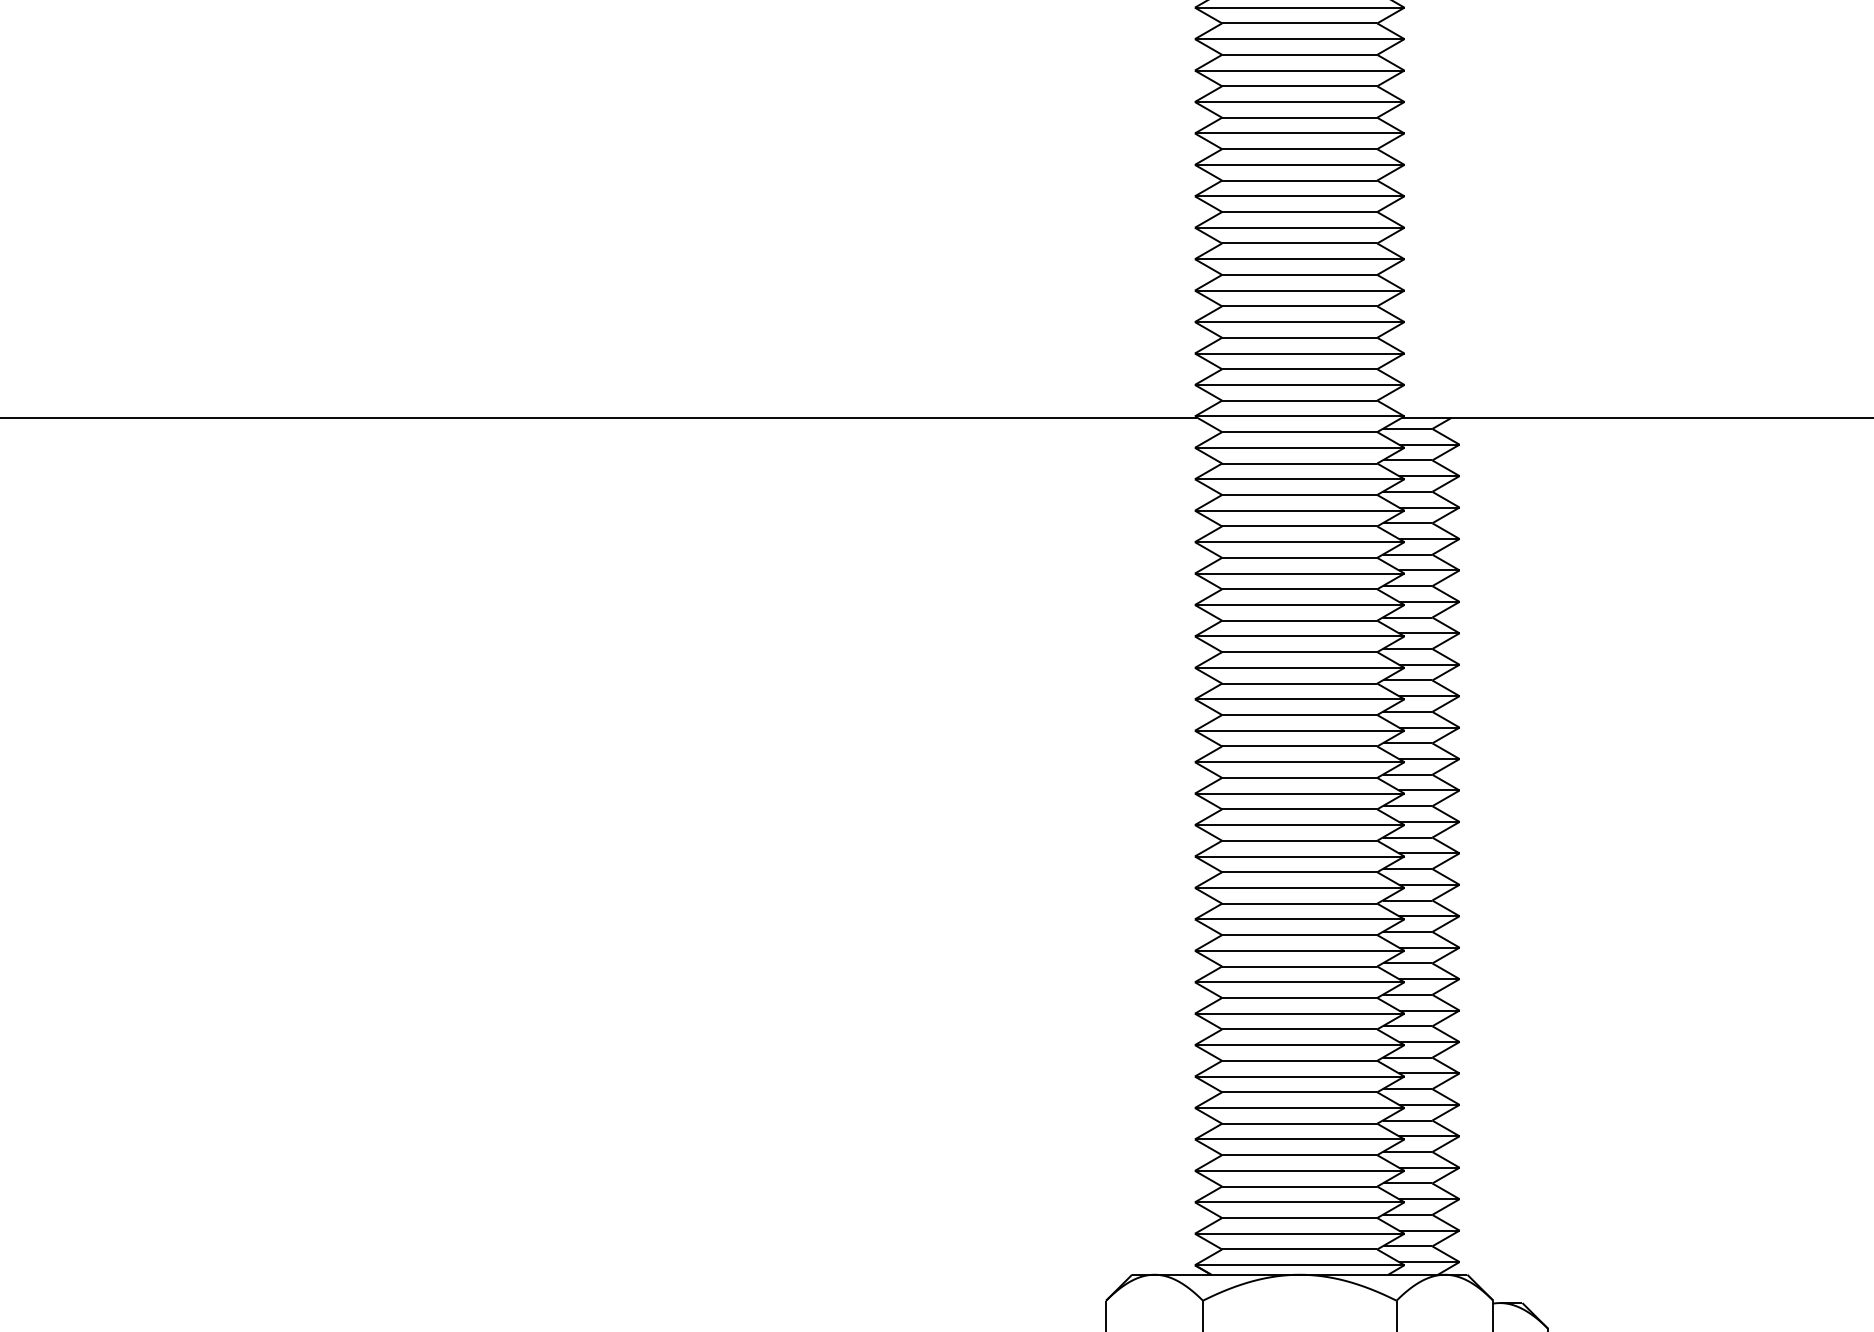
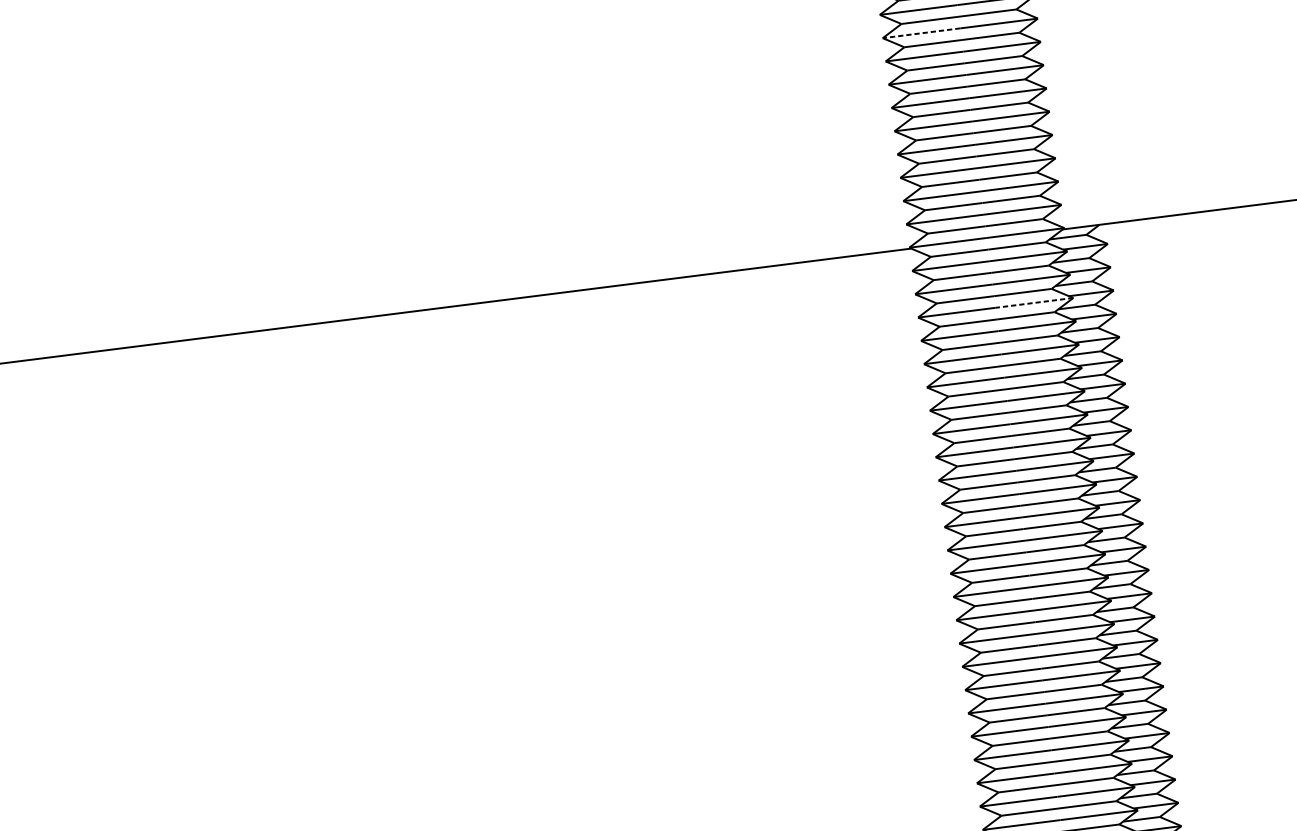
line: (1246, 133) -> (920, 33), solid -> dashed
line: (1351, 510) -> (1034, 302), solid -> dashed

